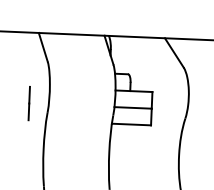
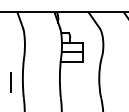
line: (28, 103) -> (10, 82), moved

